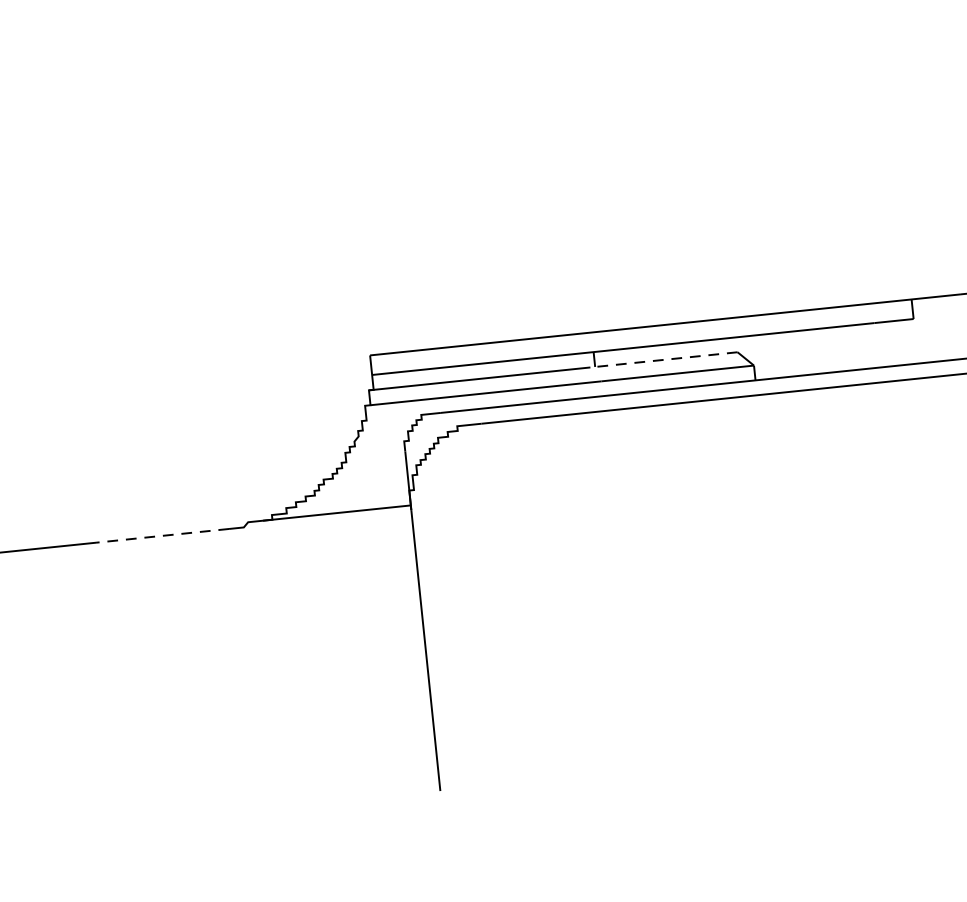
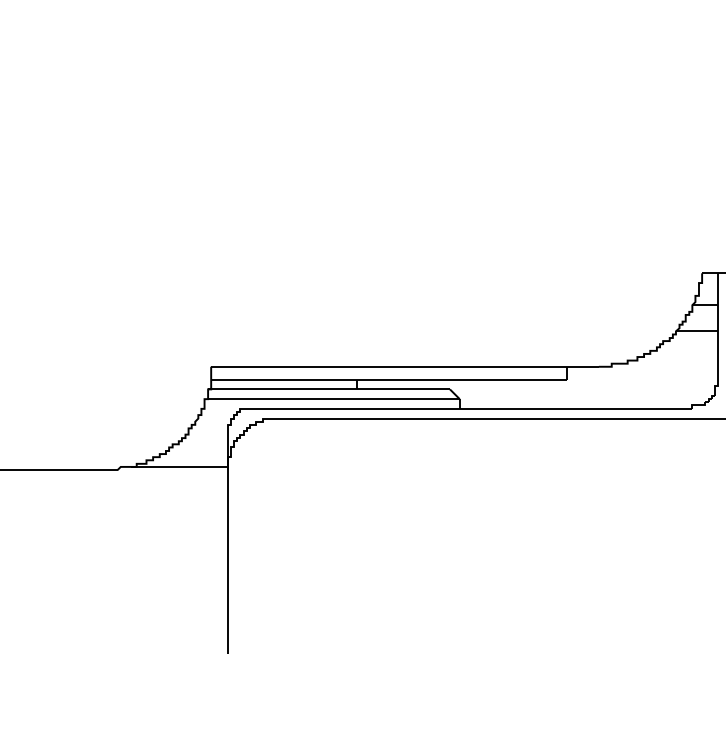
line: (663, 360) -> (401, 389), dashed -> solid
line: (162, 536) -> (64, 470), dashed -> solid

